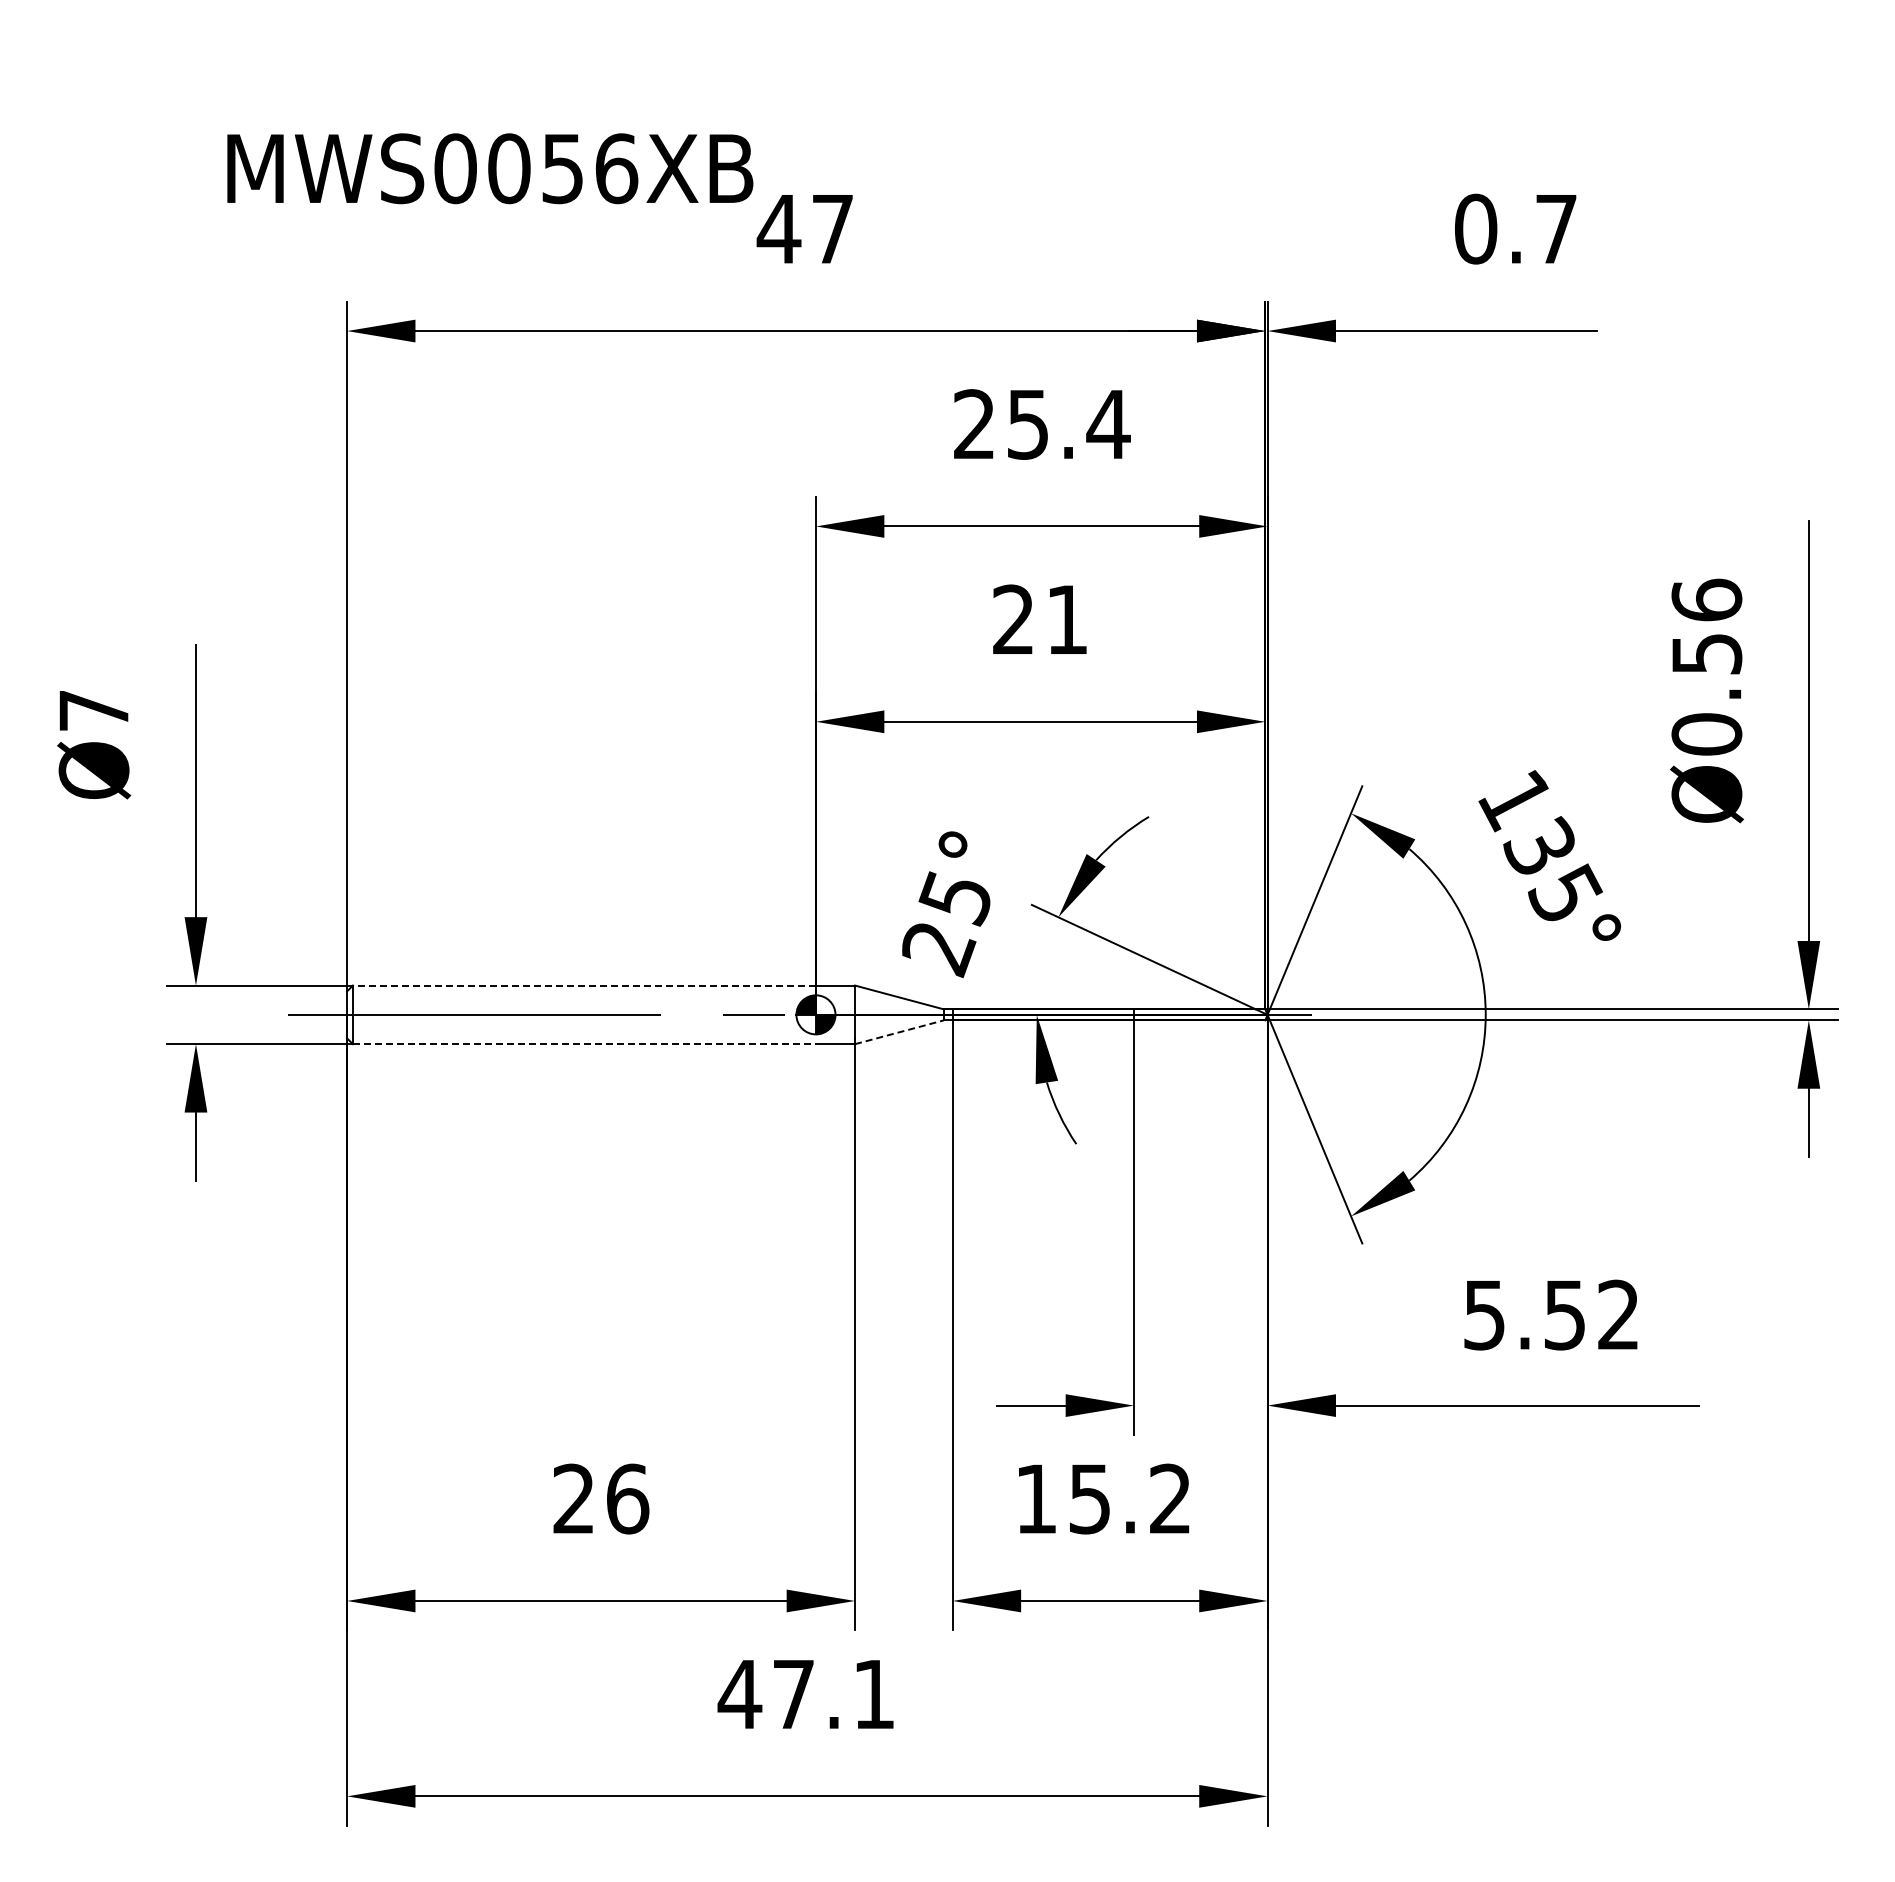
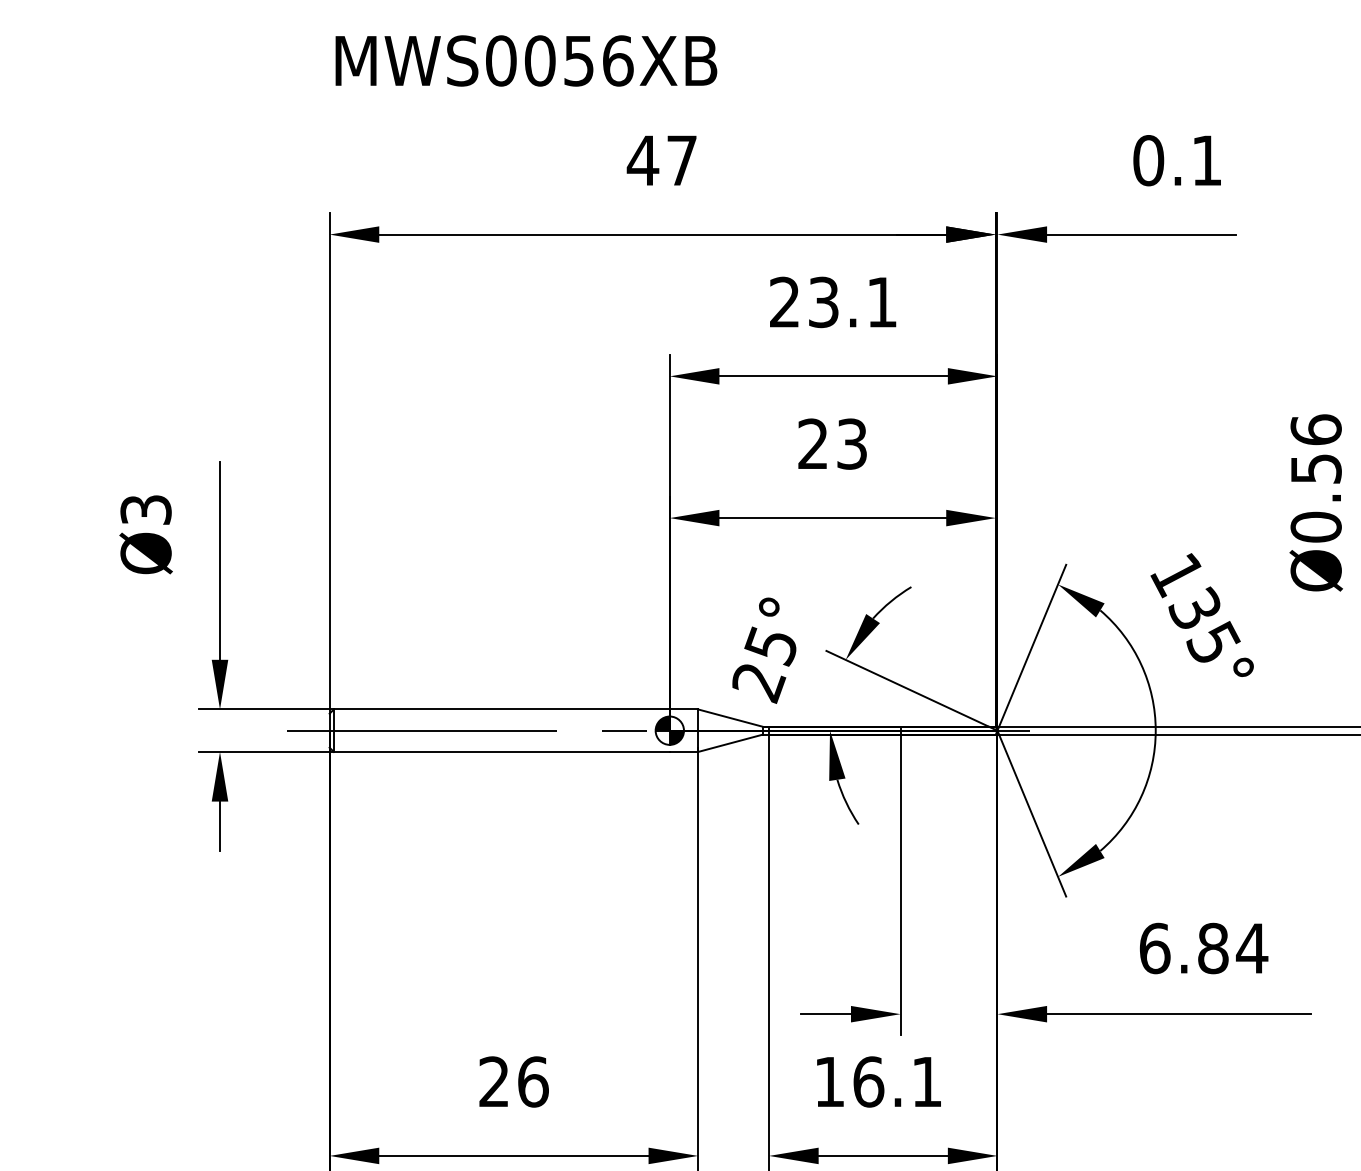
text: (490, 168) -> (526, 60), moved
text: (1556, 229) -> (1207, 160), 0.7 -> 0.1
text: (1069, 424) -> (853, 302), 25.4 -> 23.1
text: (1067, 619) -> (852, 443), 21 -> 23
text: (93, 710) -> (145, 509), Ø7 -> Ø3
line: (584, 985) -> (501, 709), dashed -> solid
line: (900, 1032) -> (731, 743), dashed -> solid
line: (584, 1044) -> (501, 752), dashed -> solid
text: (1551, 1314) -> (1203, 948), 5.52 -> 6.84
text: (1129, 1498) -> (897, 1081), 15.2 -> 16.1

